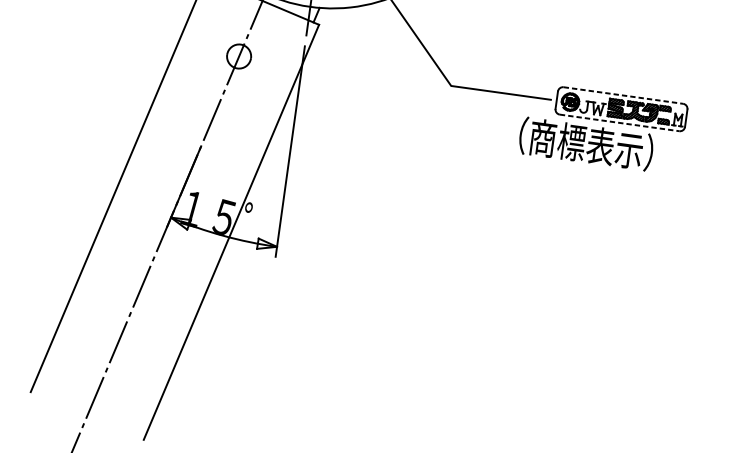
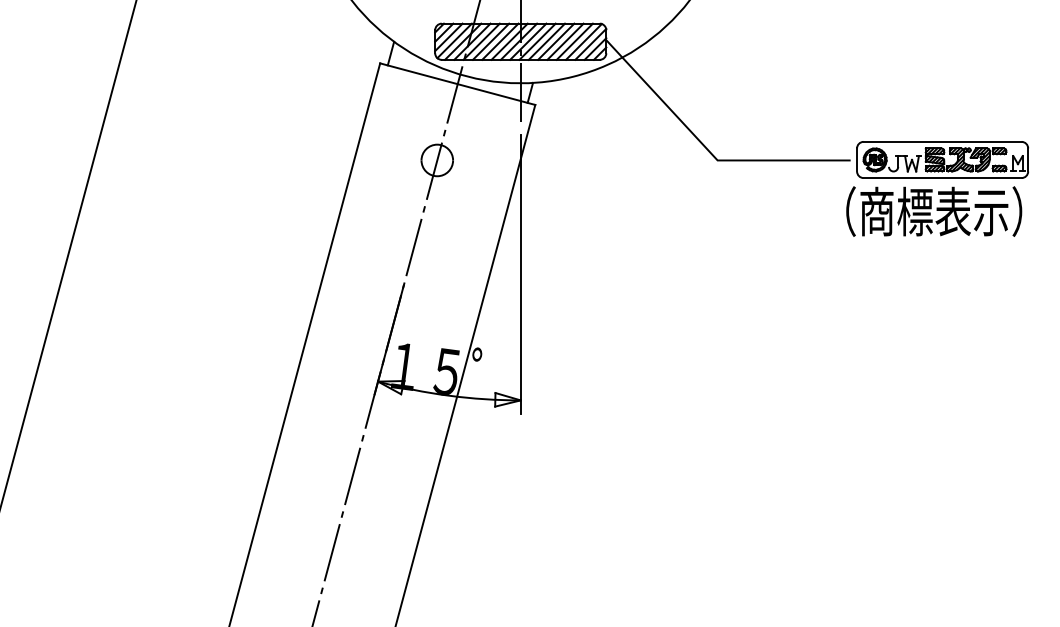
line: (623, 95) -> (942, 141), dashed -> solid
line: (619, 123) -> (942, 178), dashed -> solid
text: (586, 144) -> (934, 211), moved

